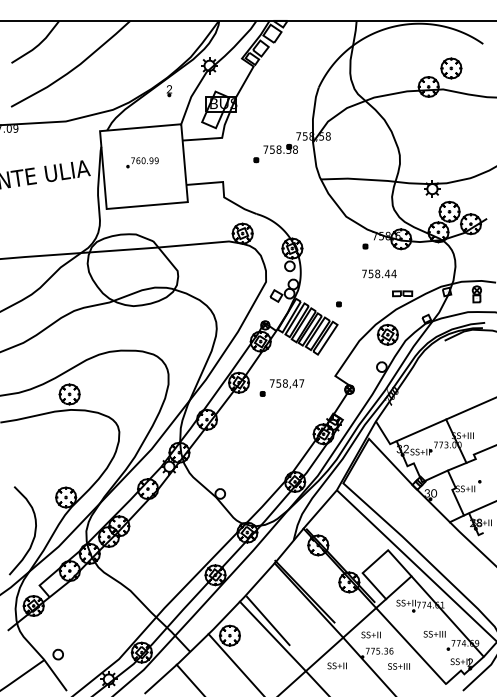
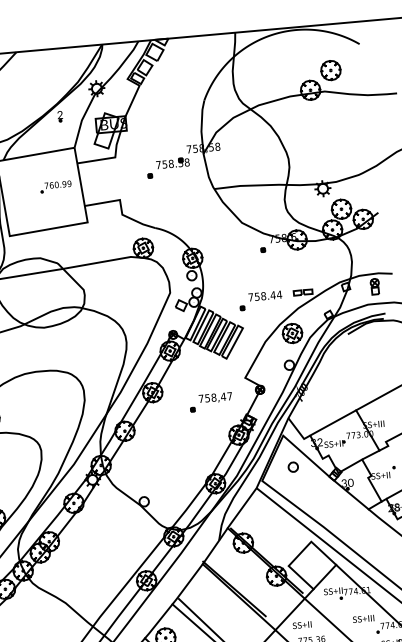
part: (142, 162) -> (55, 186), moved
text: (379, 273) -> (265, 295), moved
part: (281, 387) -> (210, 401), moved
part: (376, 471) -> (293, 466), added

